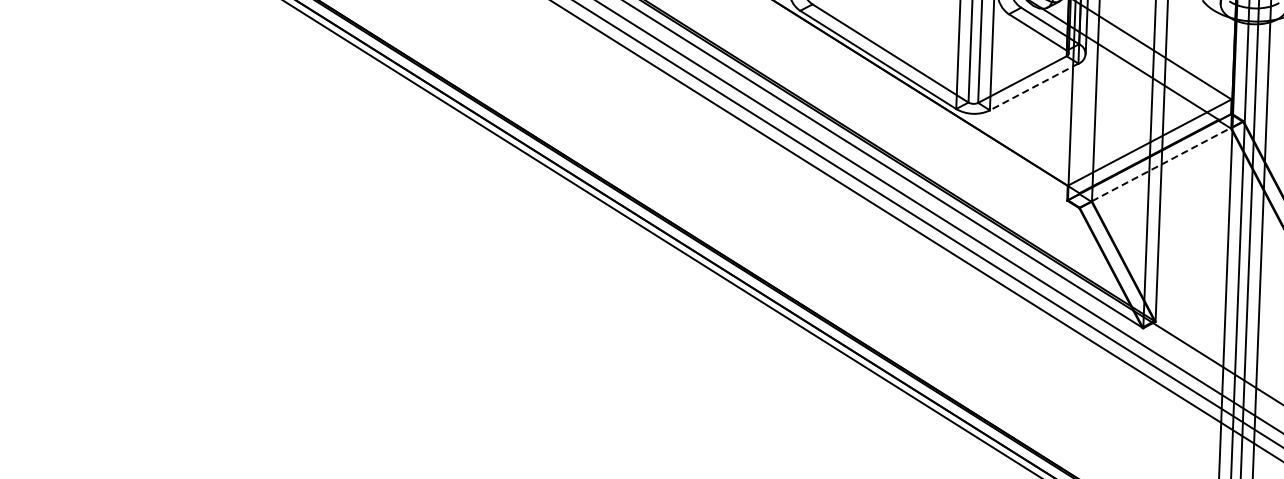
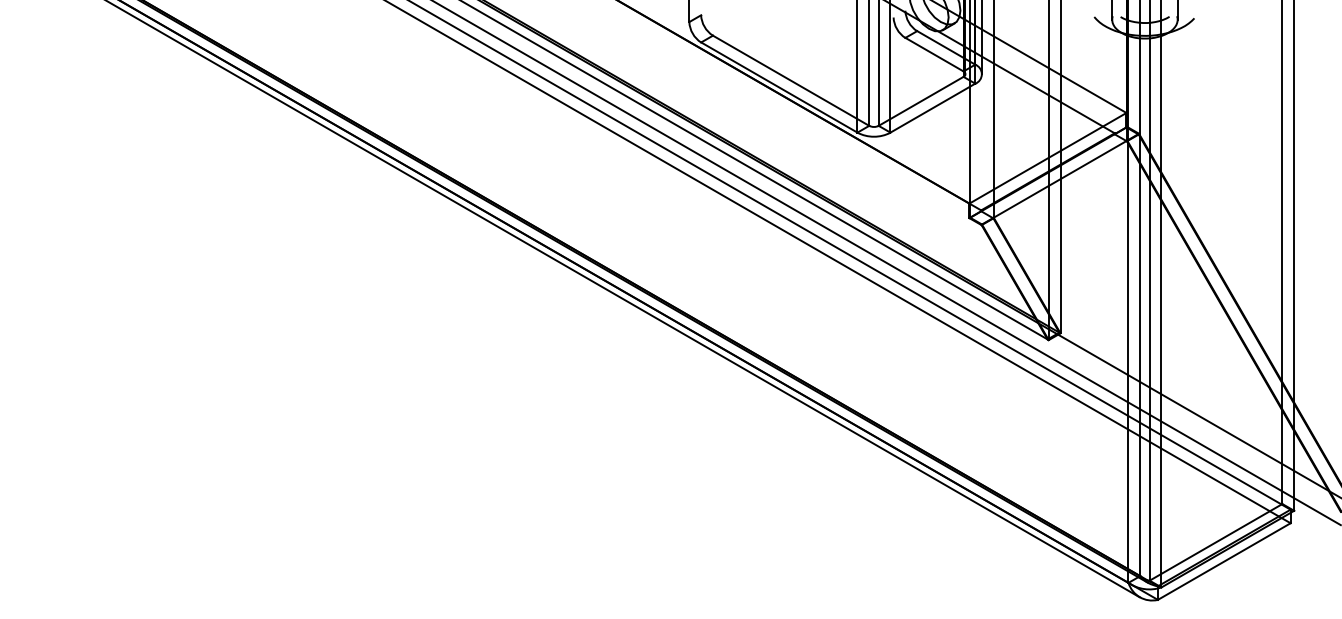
line: (1033, 87) -> (932, 108), dashed -> solid
line: (1161, 163) -> (1060, 178), dashed -> solid

